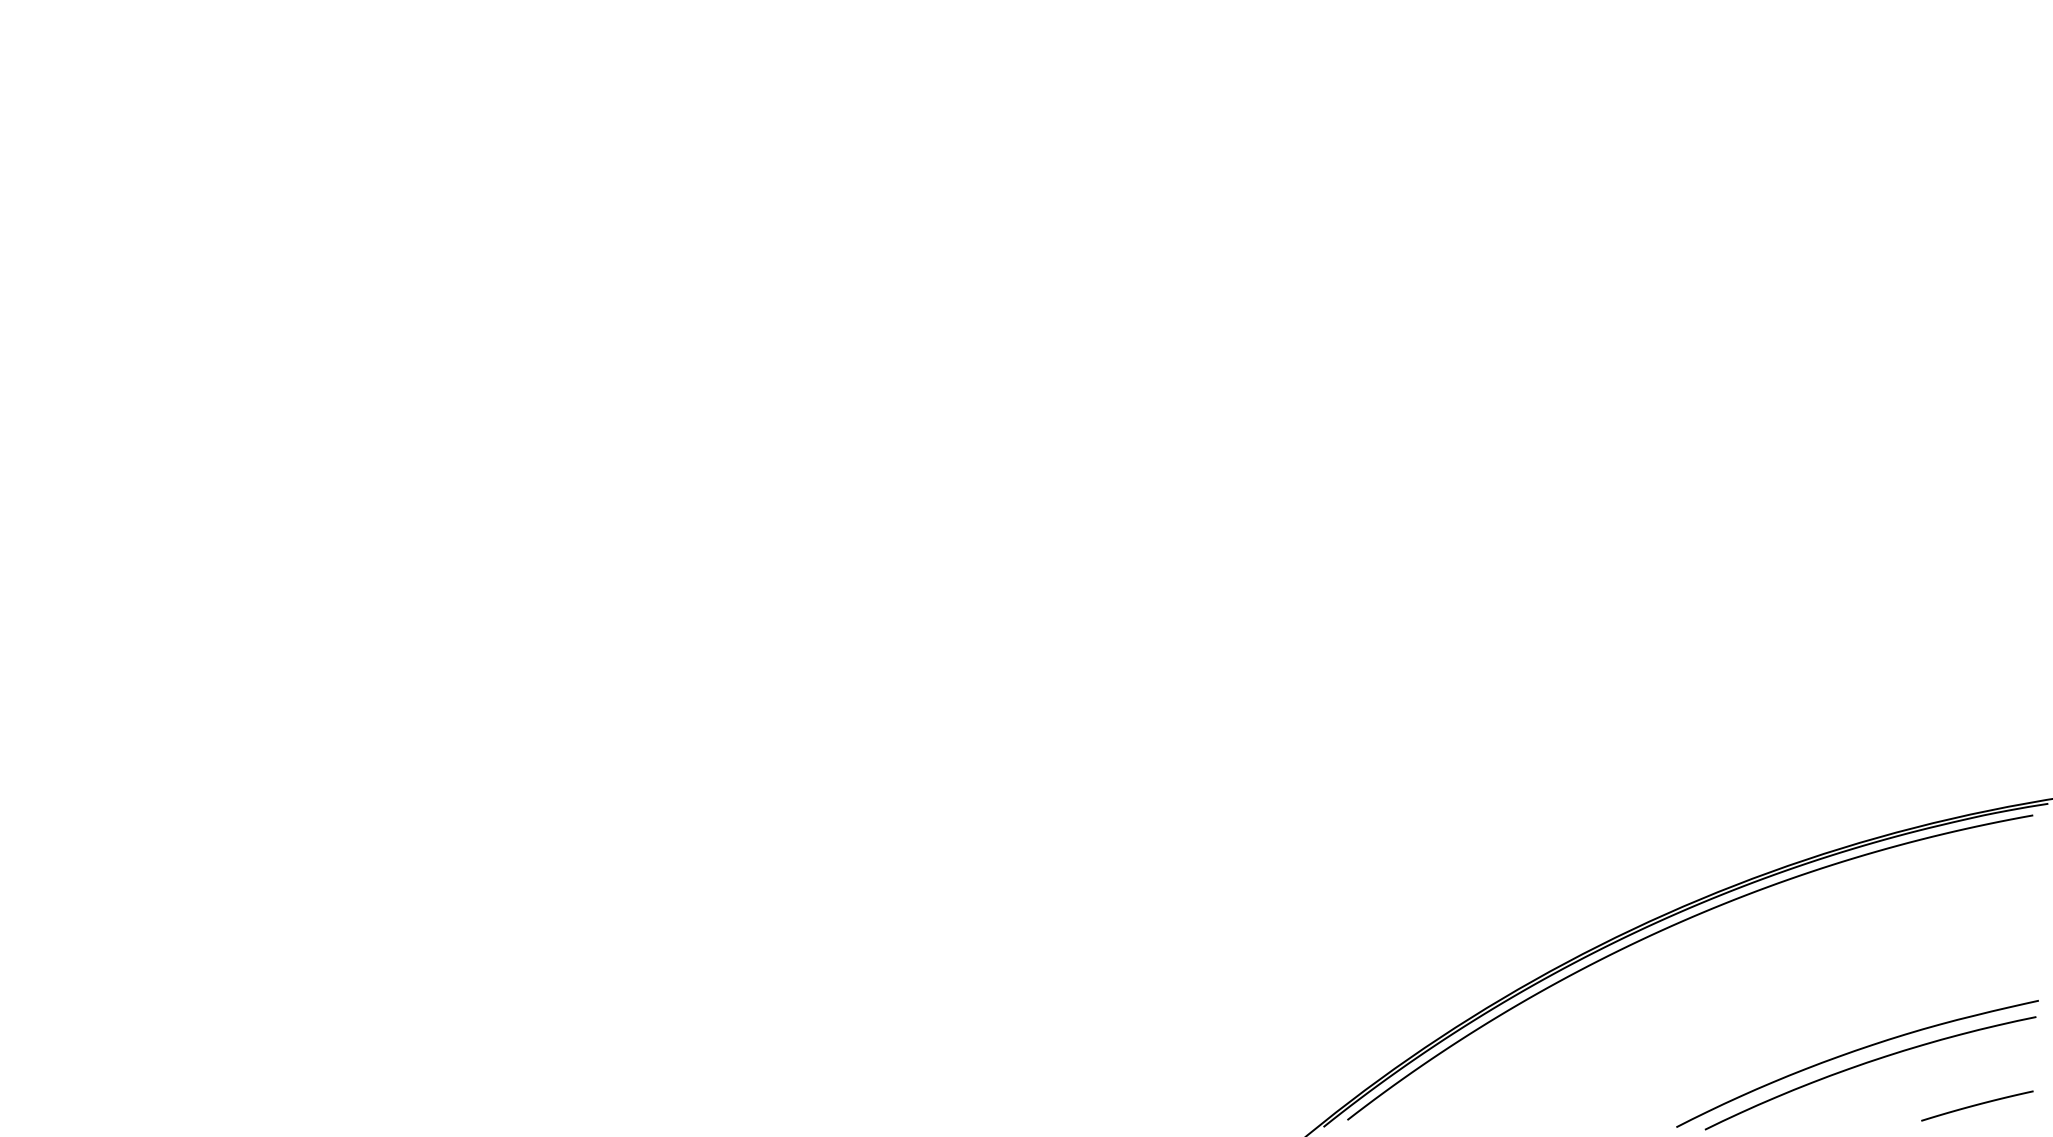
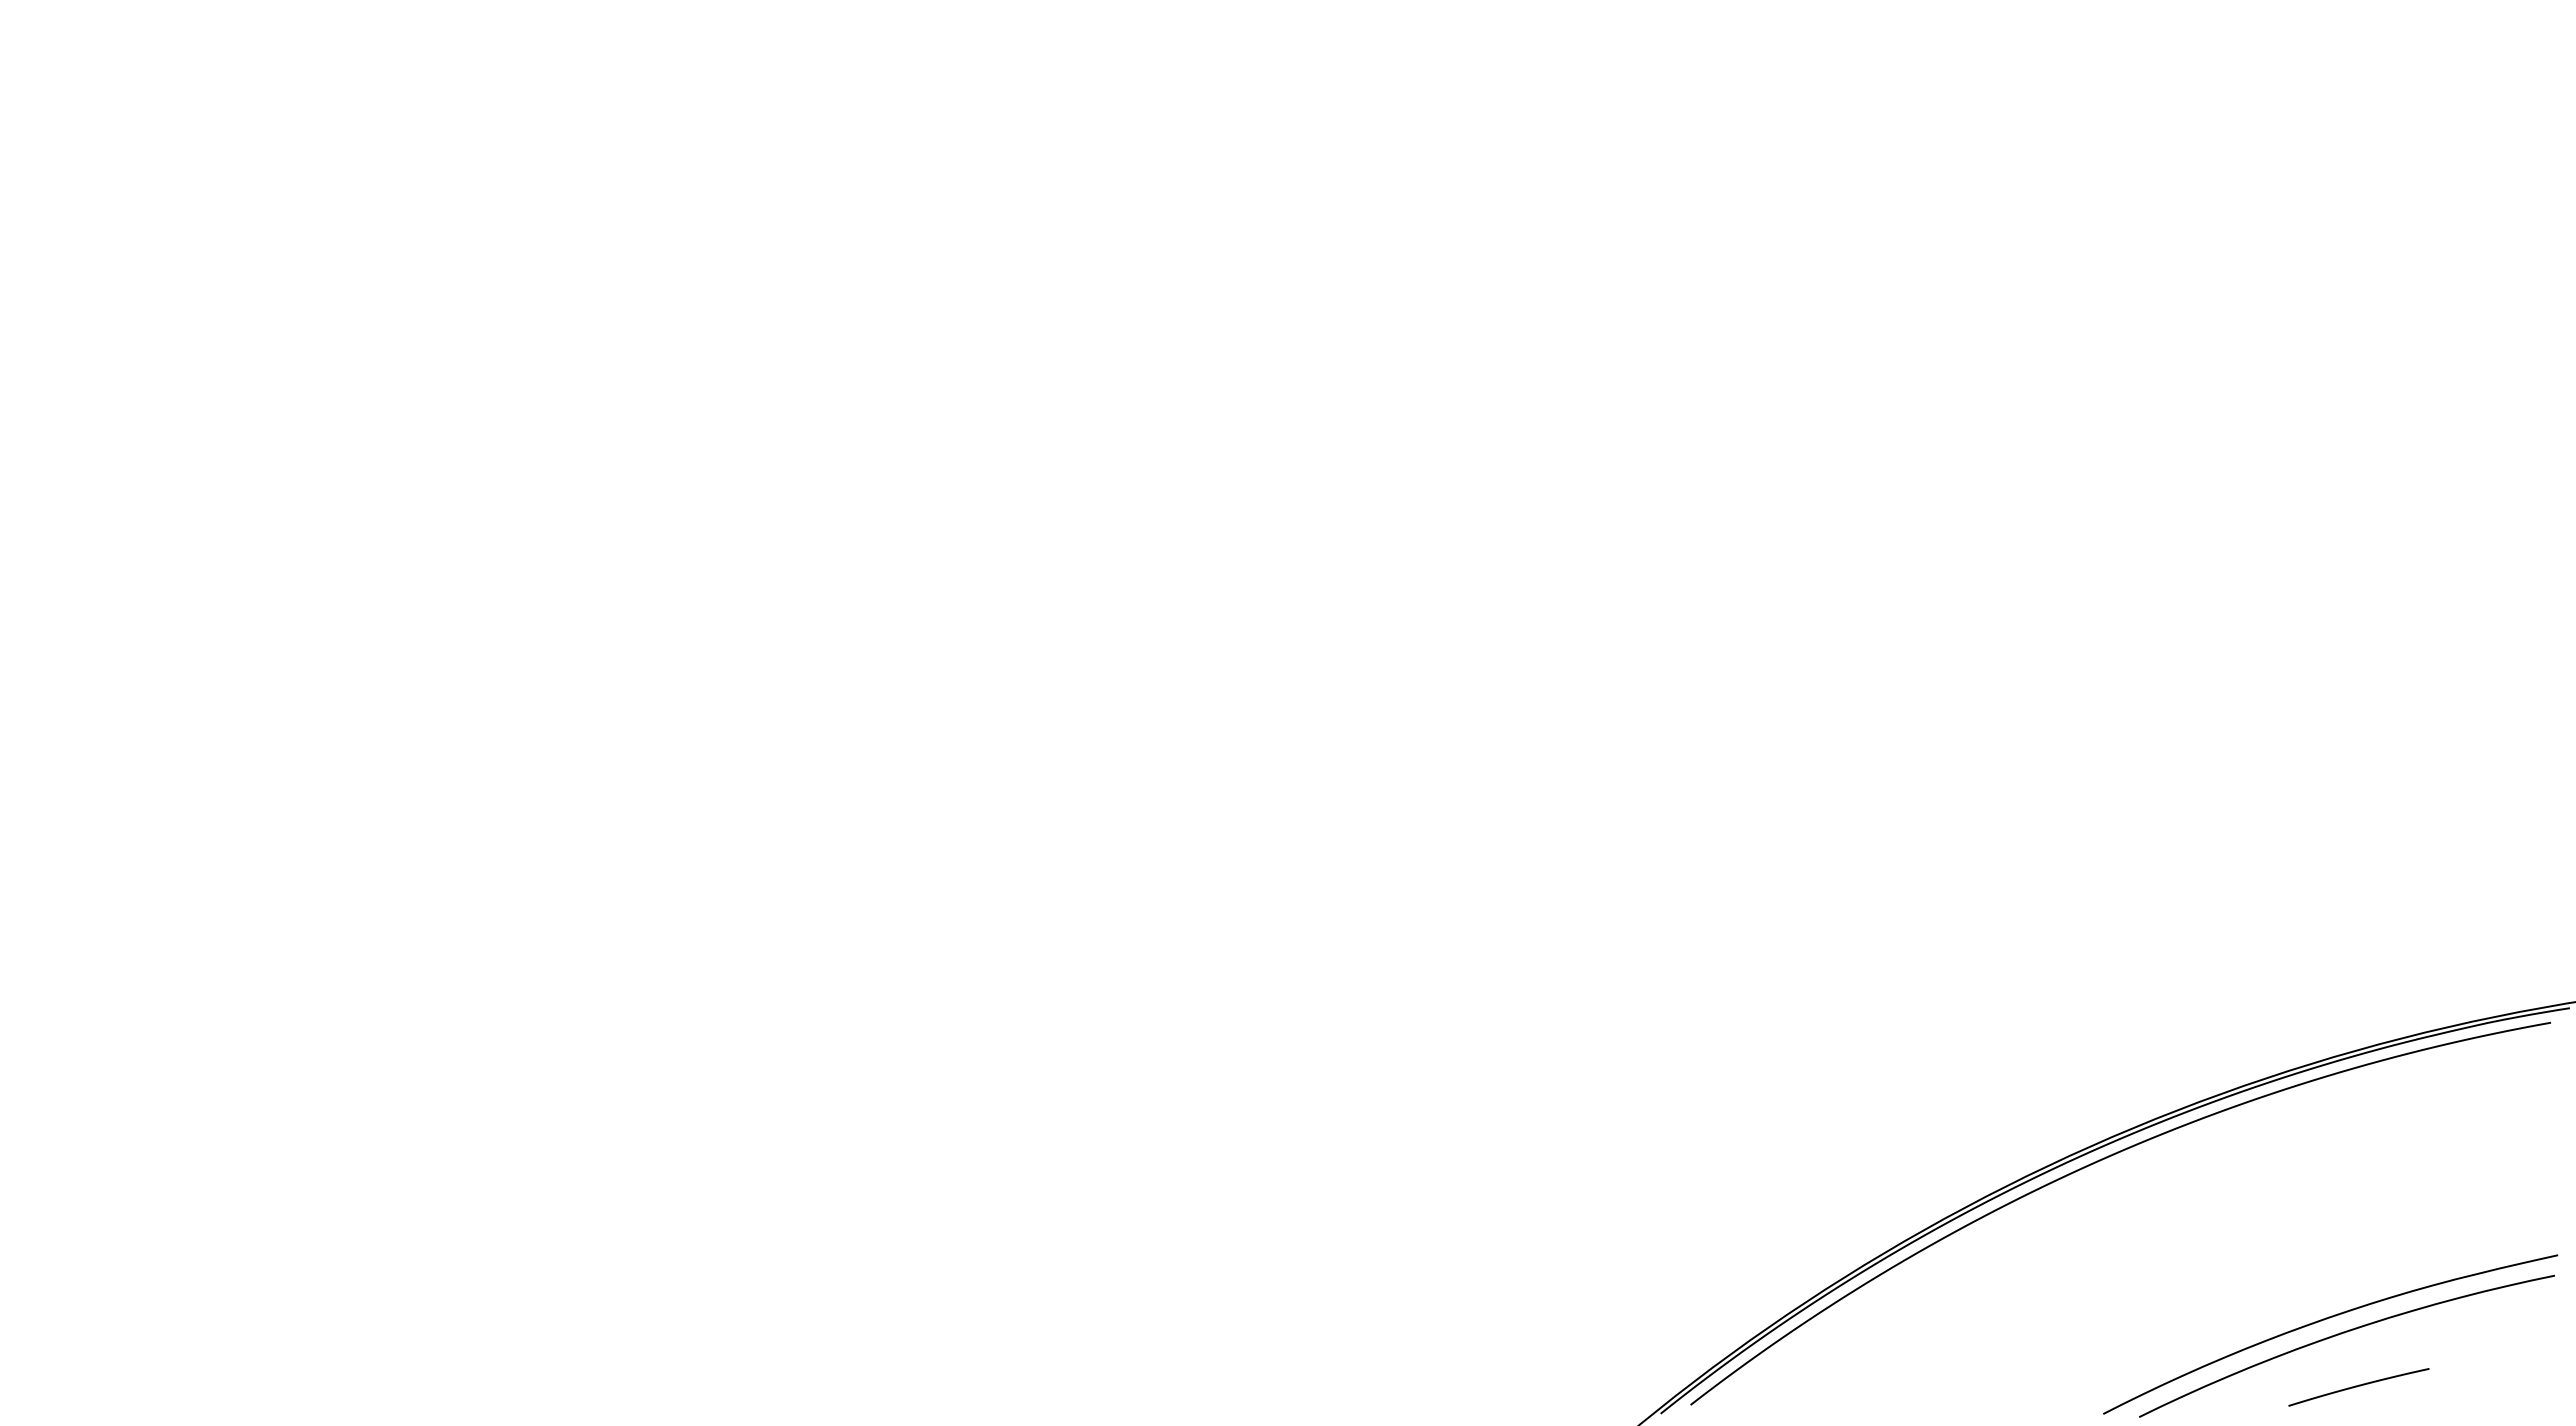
curve: (1977, 1105) -> (2358, 1386), moved

